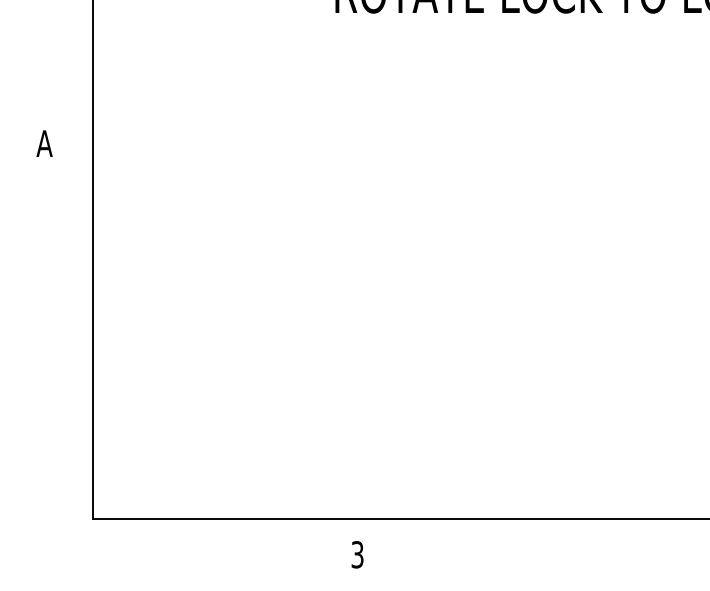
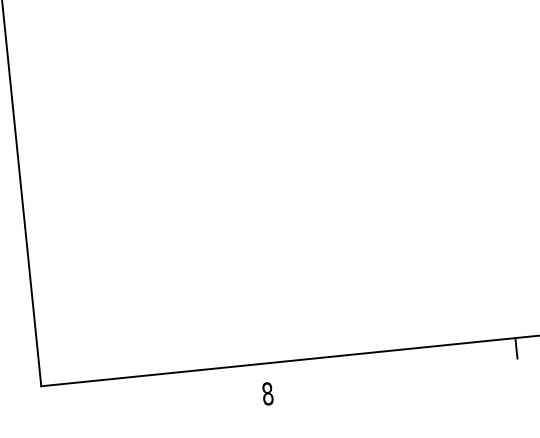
line: (654, 530) -> (516, 347), added
text: (357, 554) -> (267, 393), 3 -> 8

